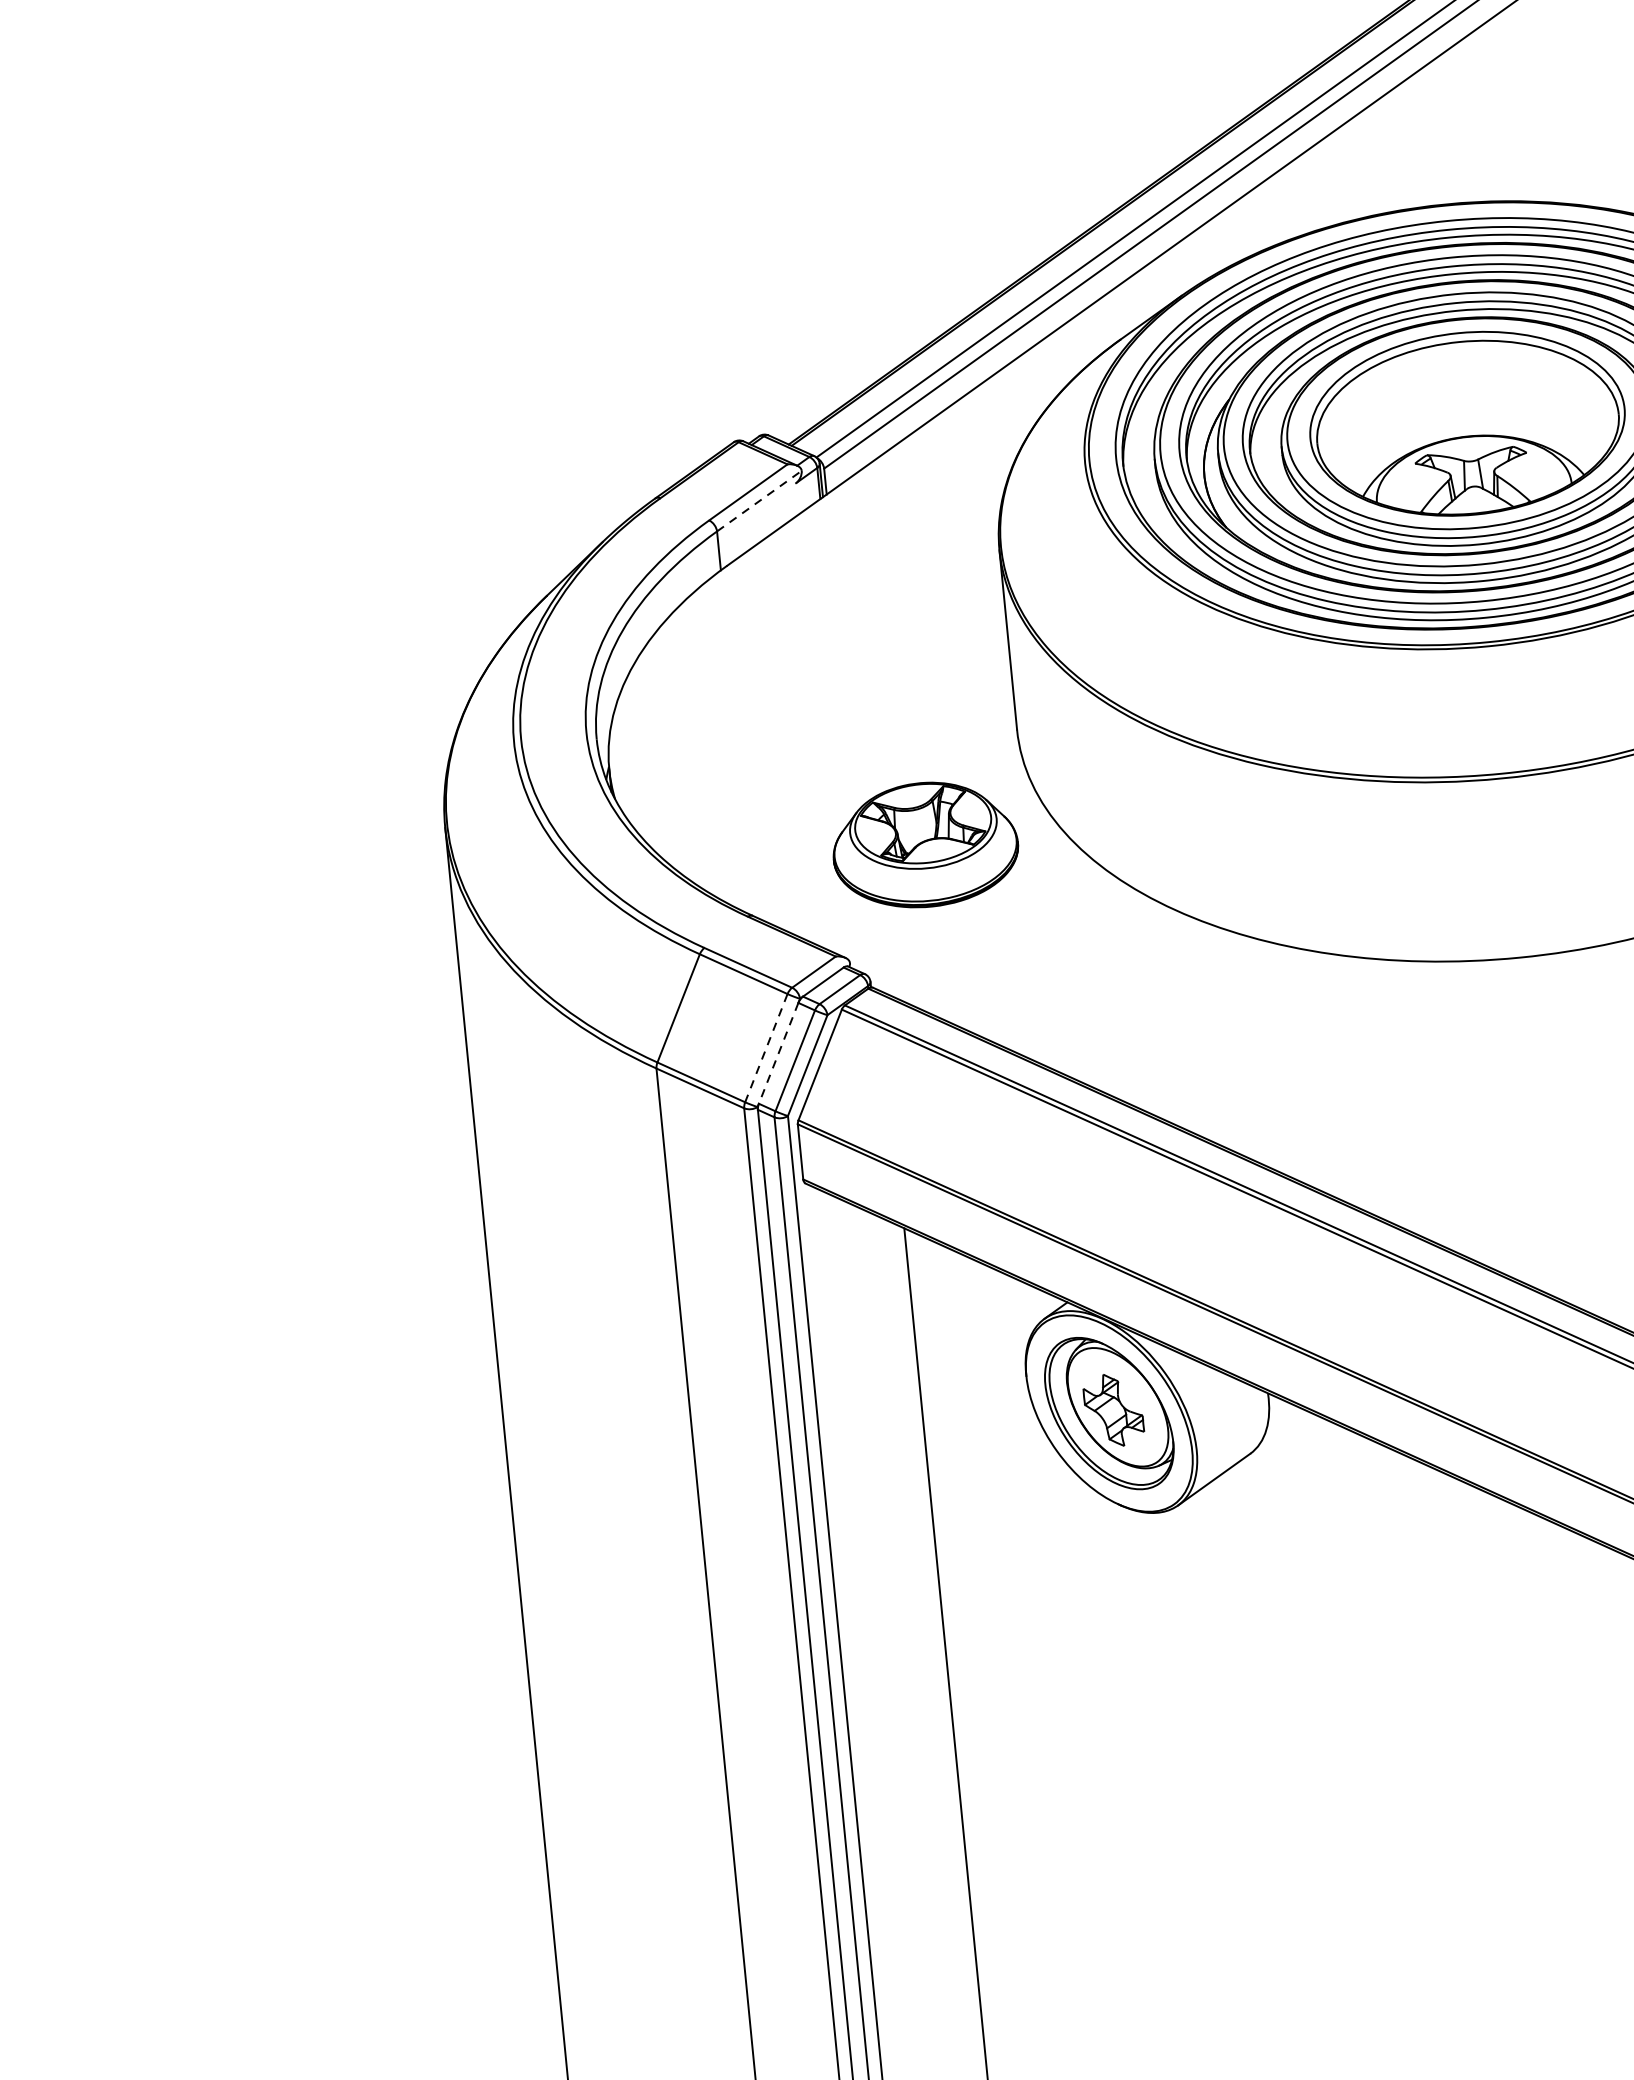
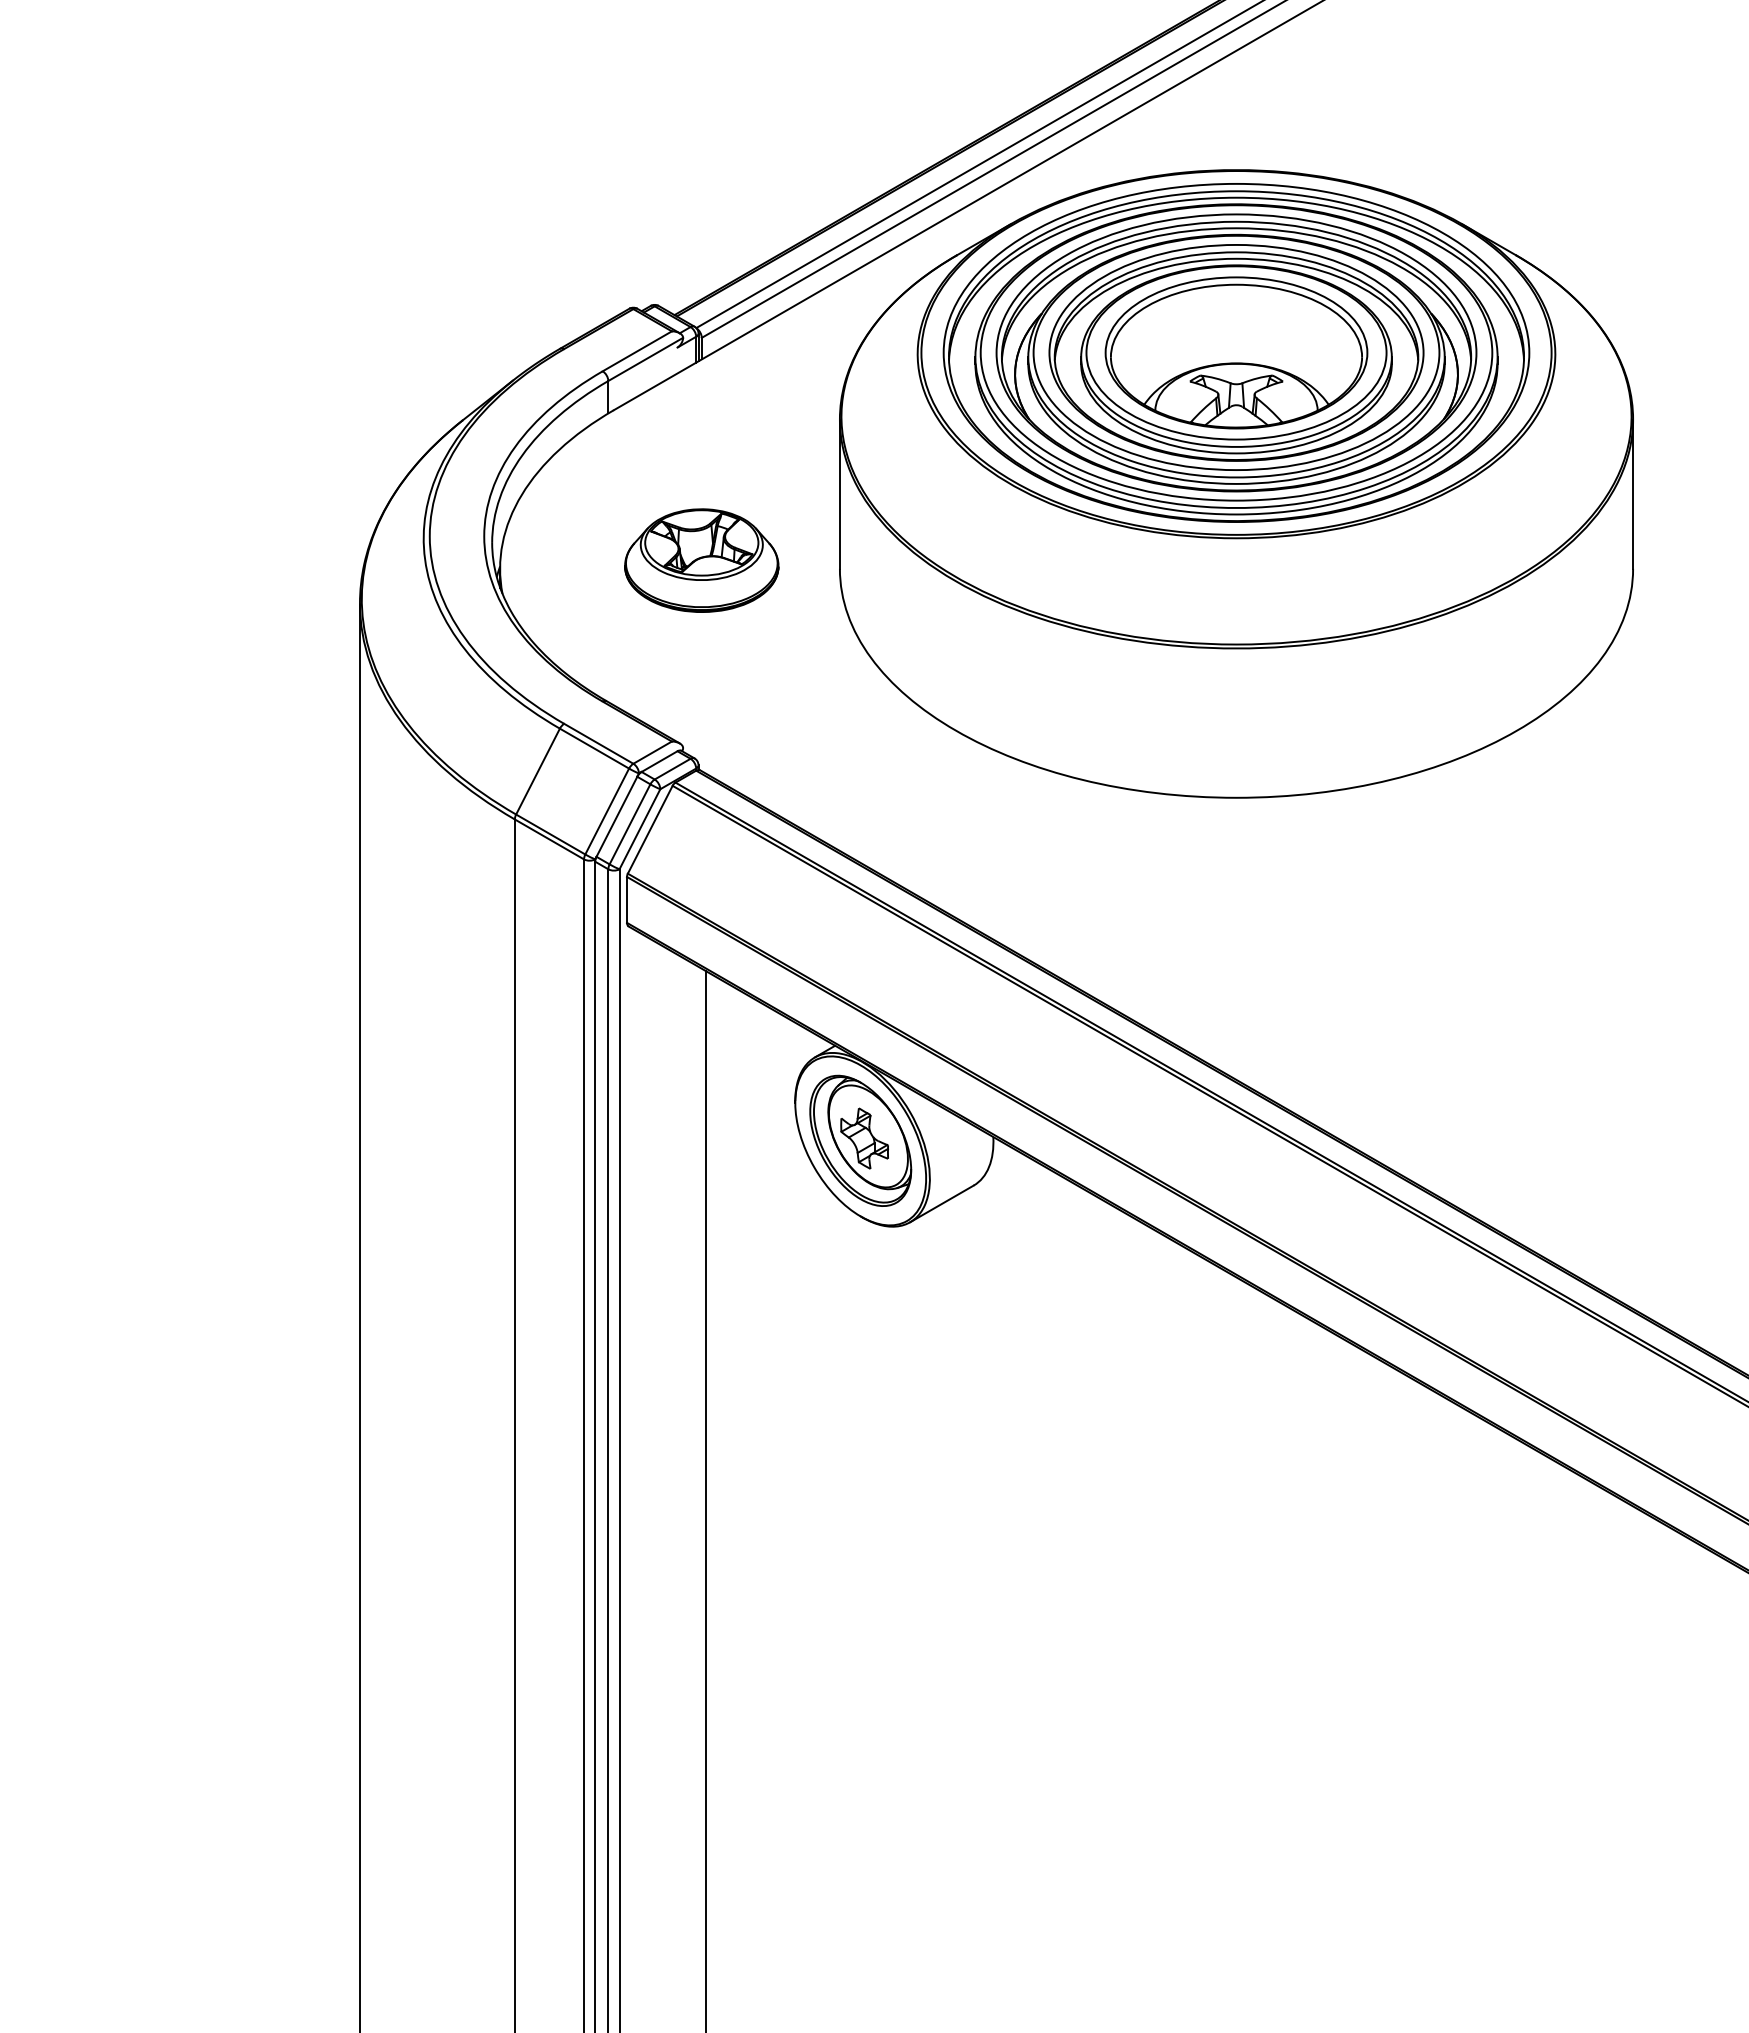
line: (760, 501) -> (646, 359), dashed -> solid
part: (924, 844) -> (701, 560), moved
line: (765, 1048) -> (606, 811), dashed -> solid
line: (778, 1053) -> (616, 816), dashed -> solid

